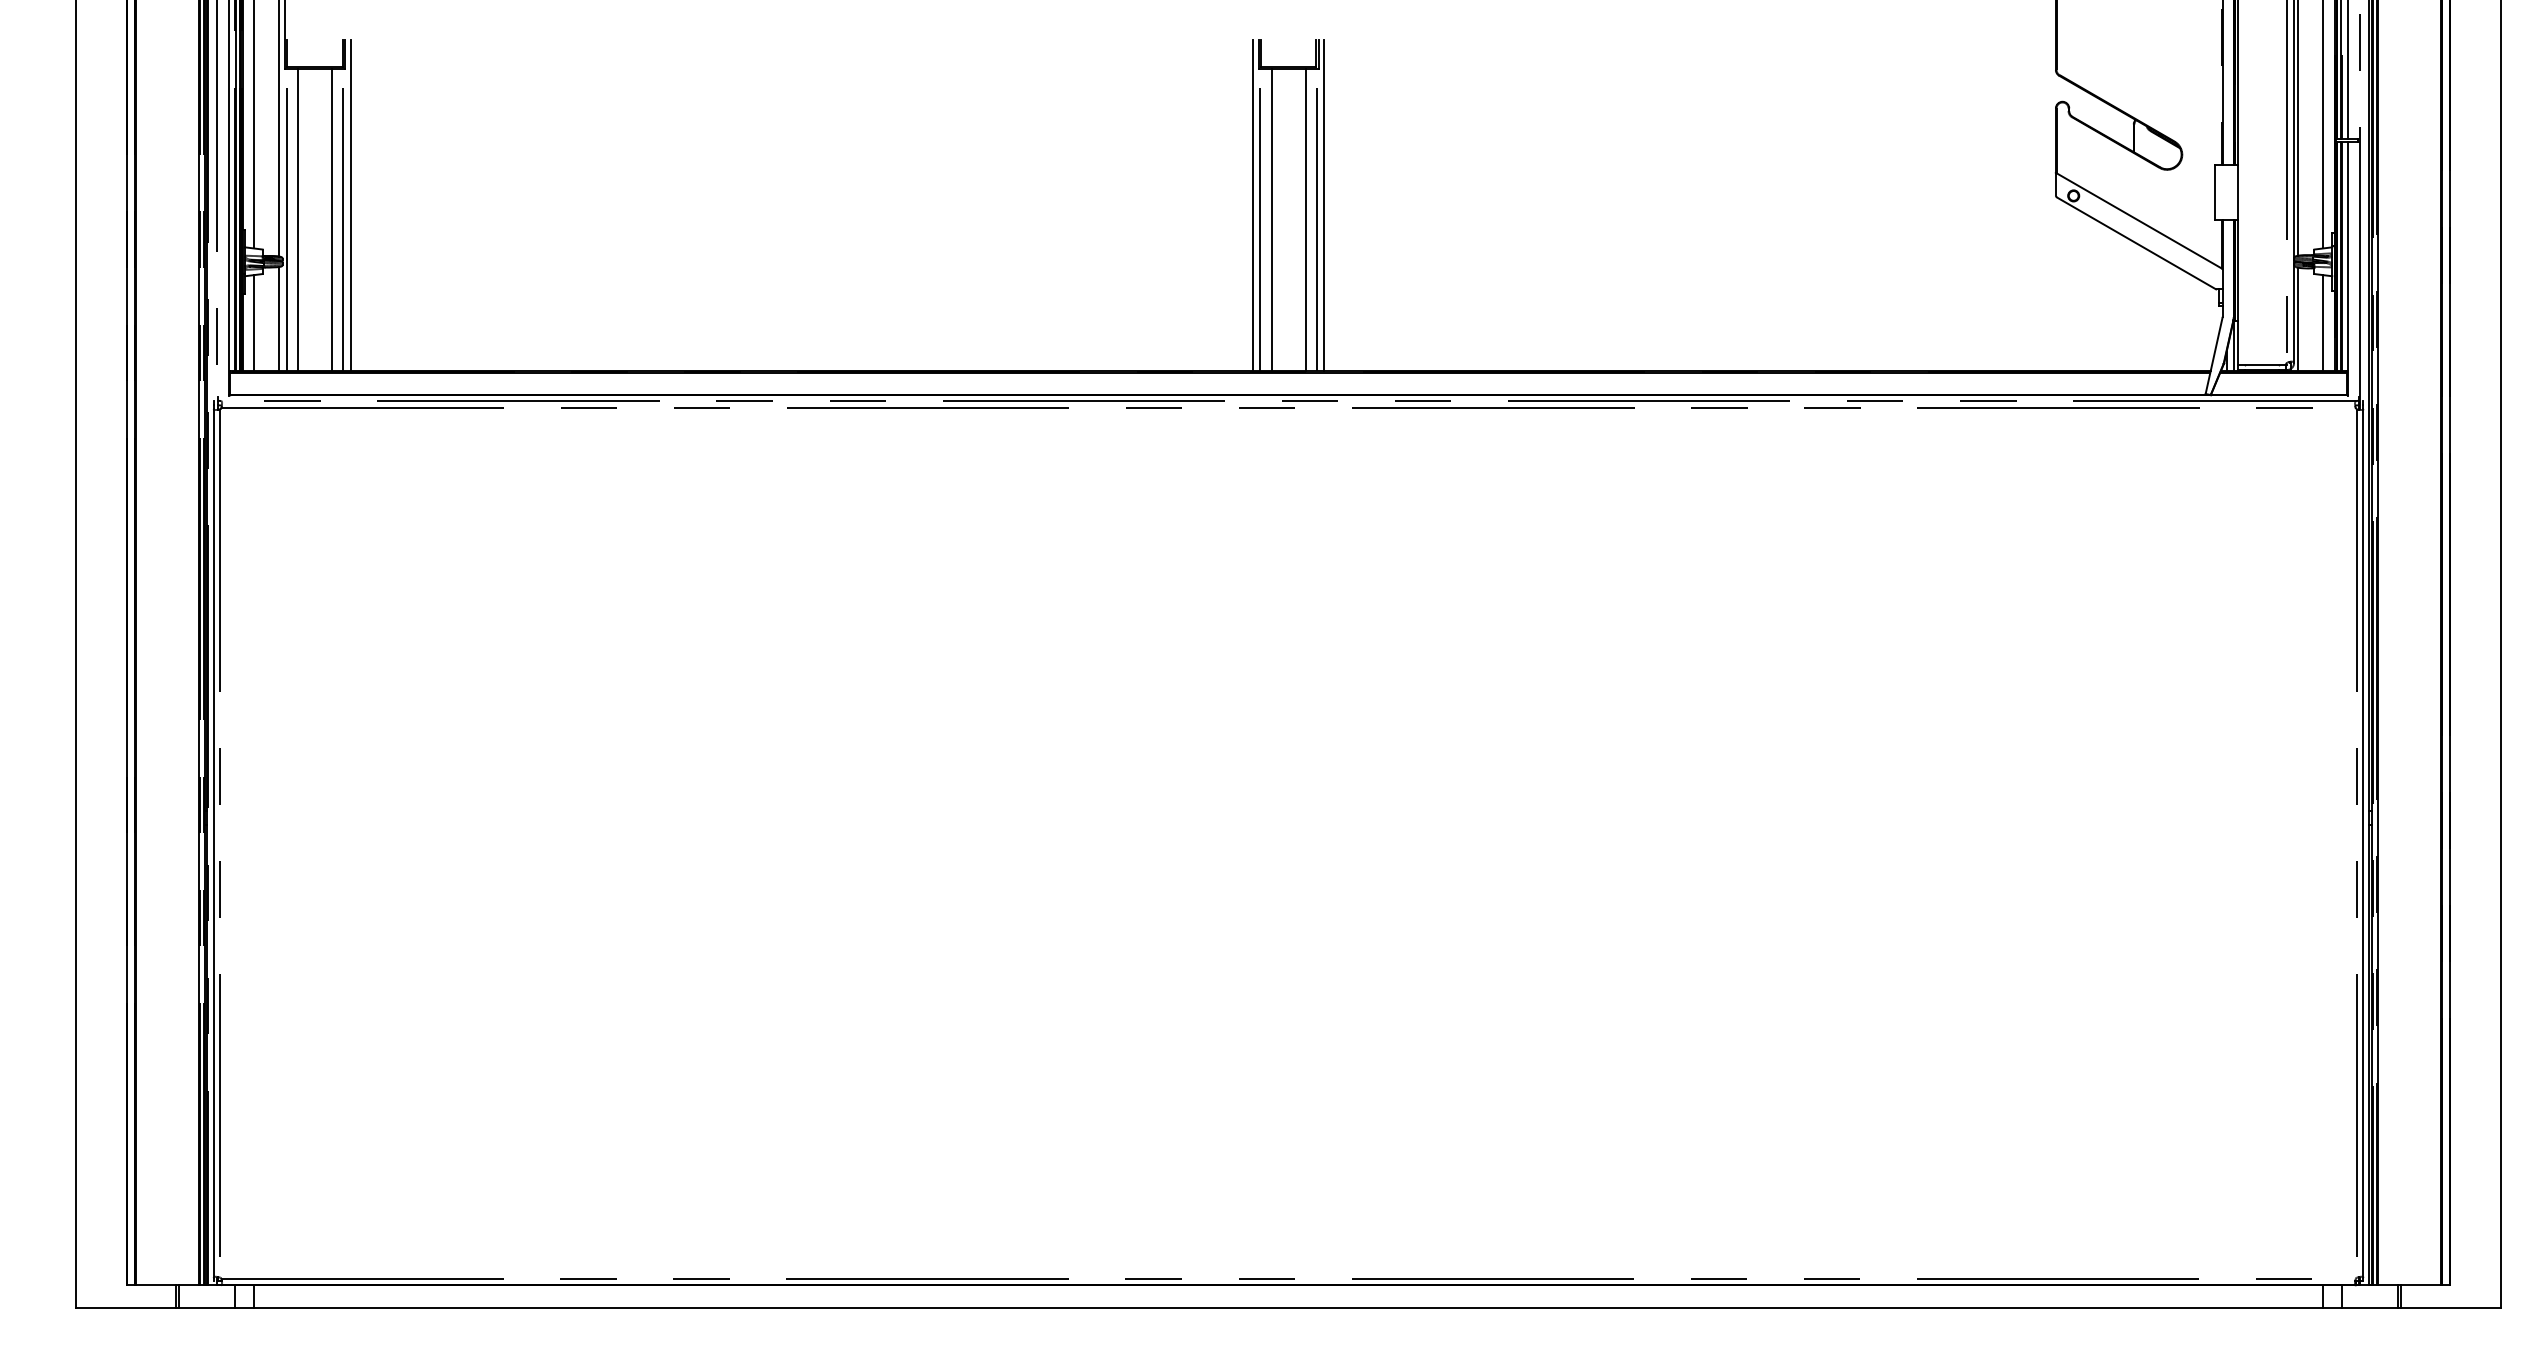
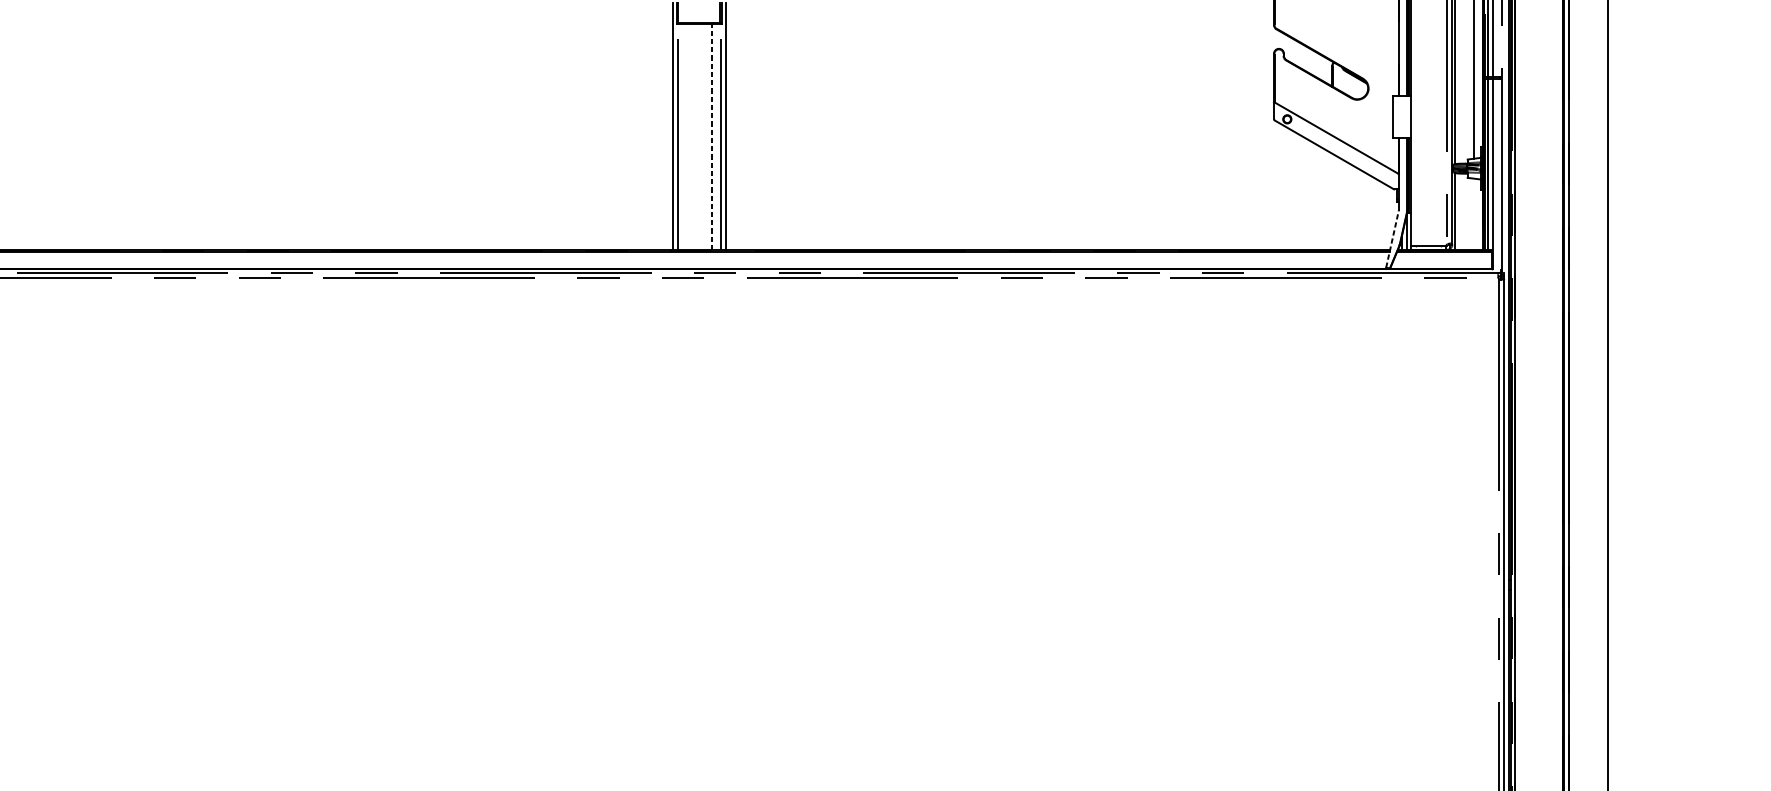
line: (1271, 219) -> (686, 137), removed
line: (1305, 219) -> (711, 137), solid -> dashed
line: (2323, 322) -> (1474, 214), removed
line: (2214, 355) -> (1392, 238), solid -> dashed

